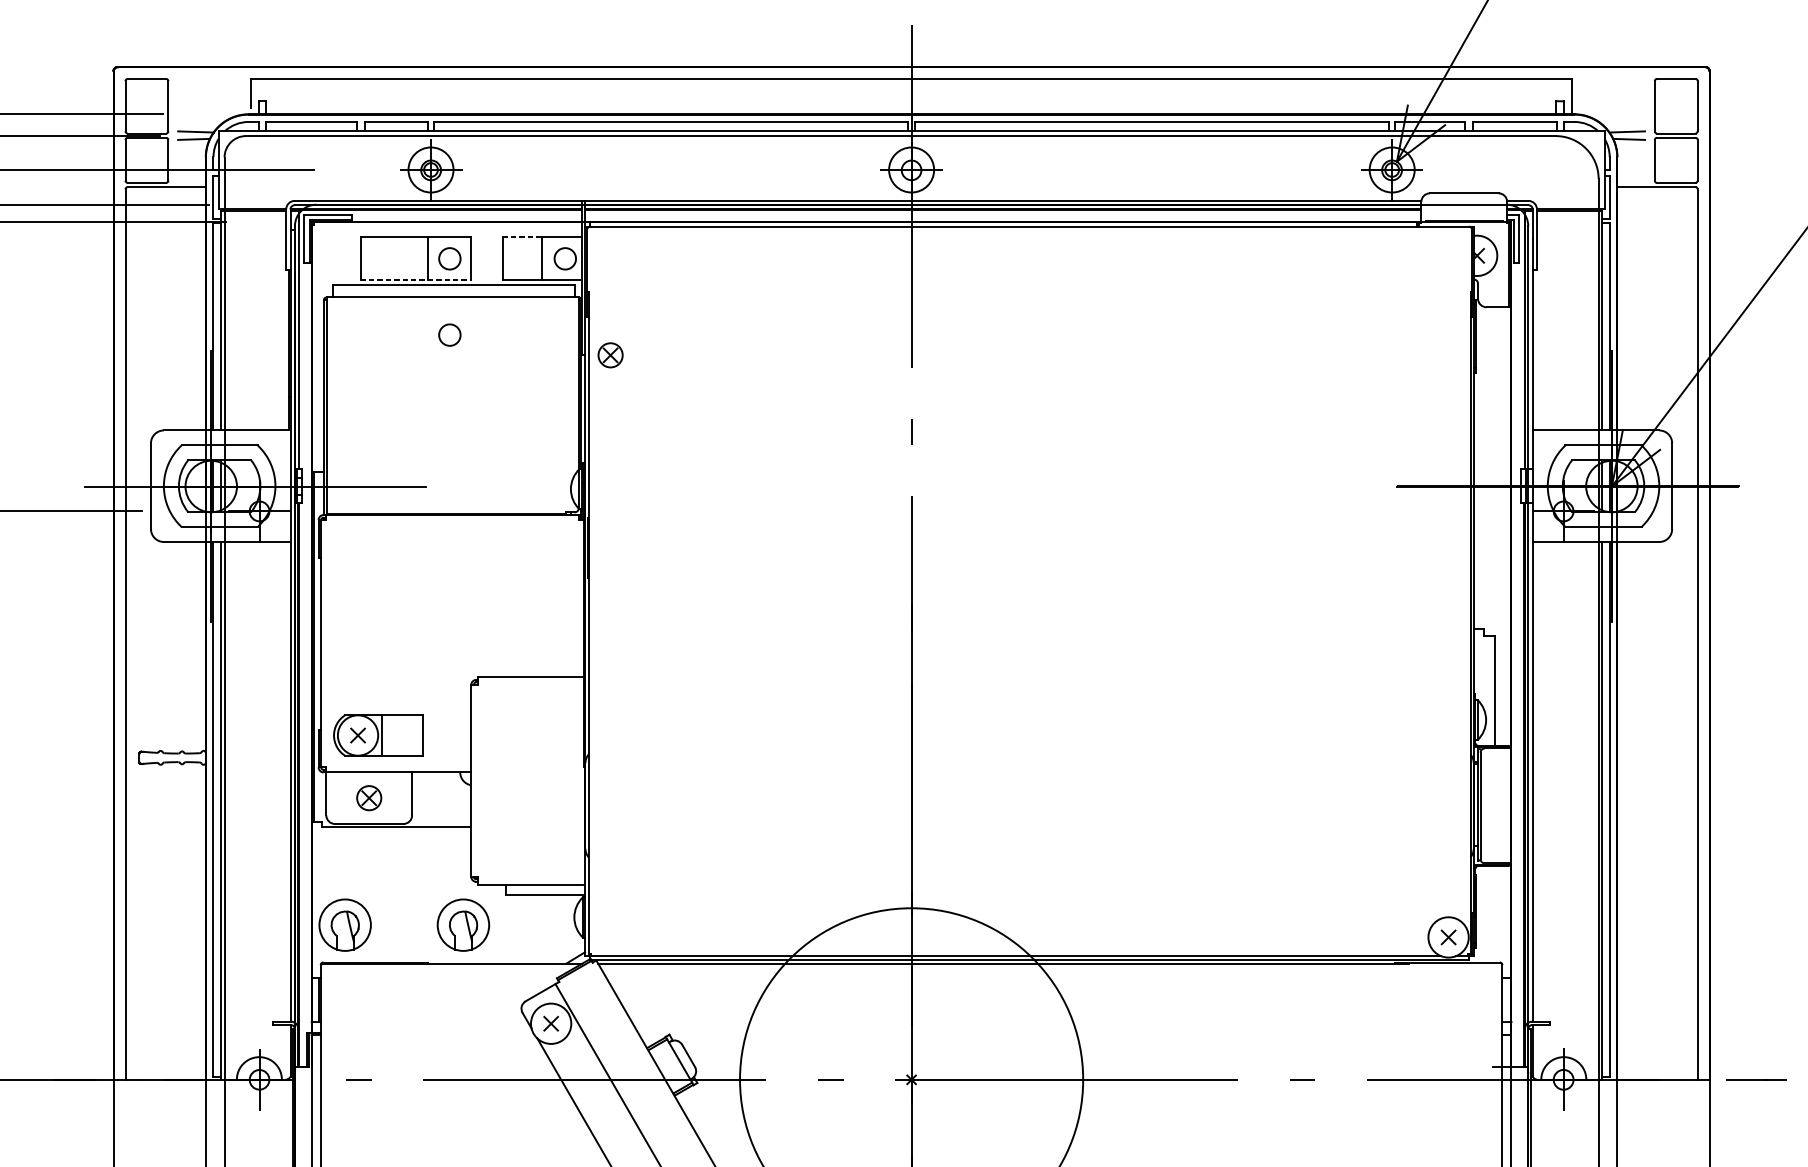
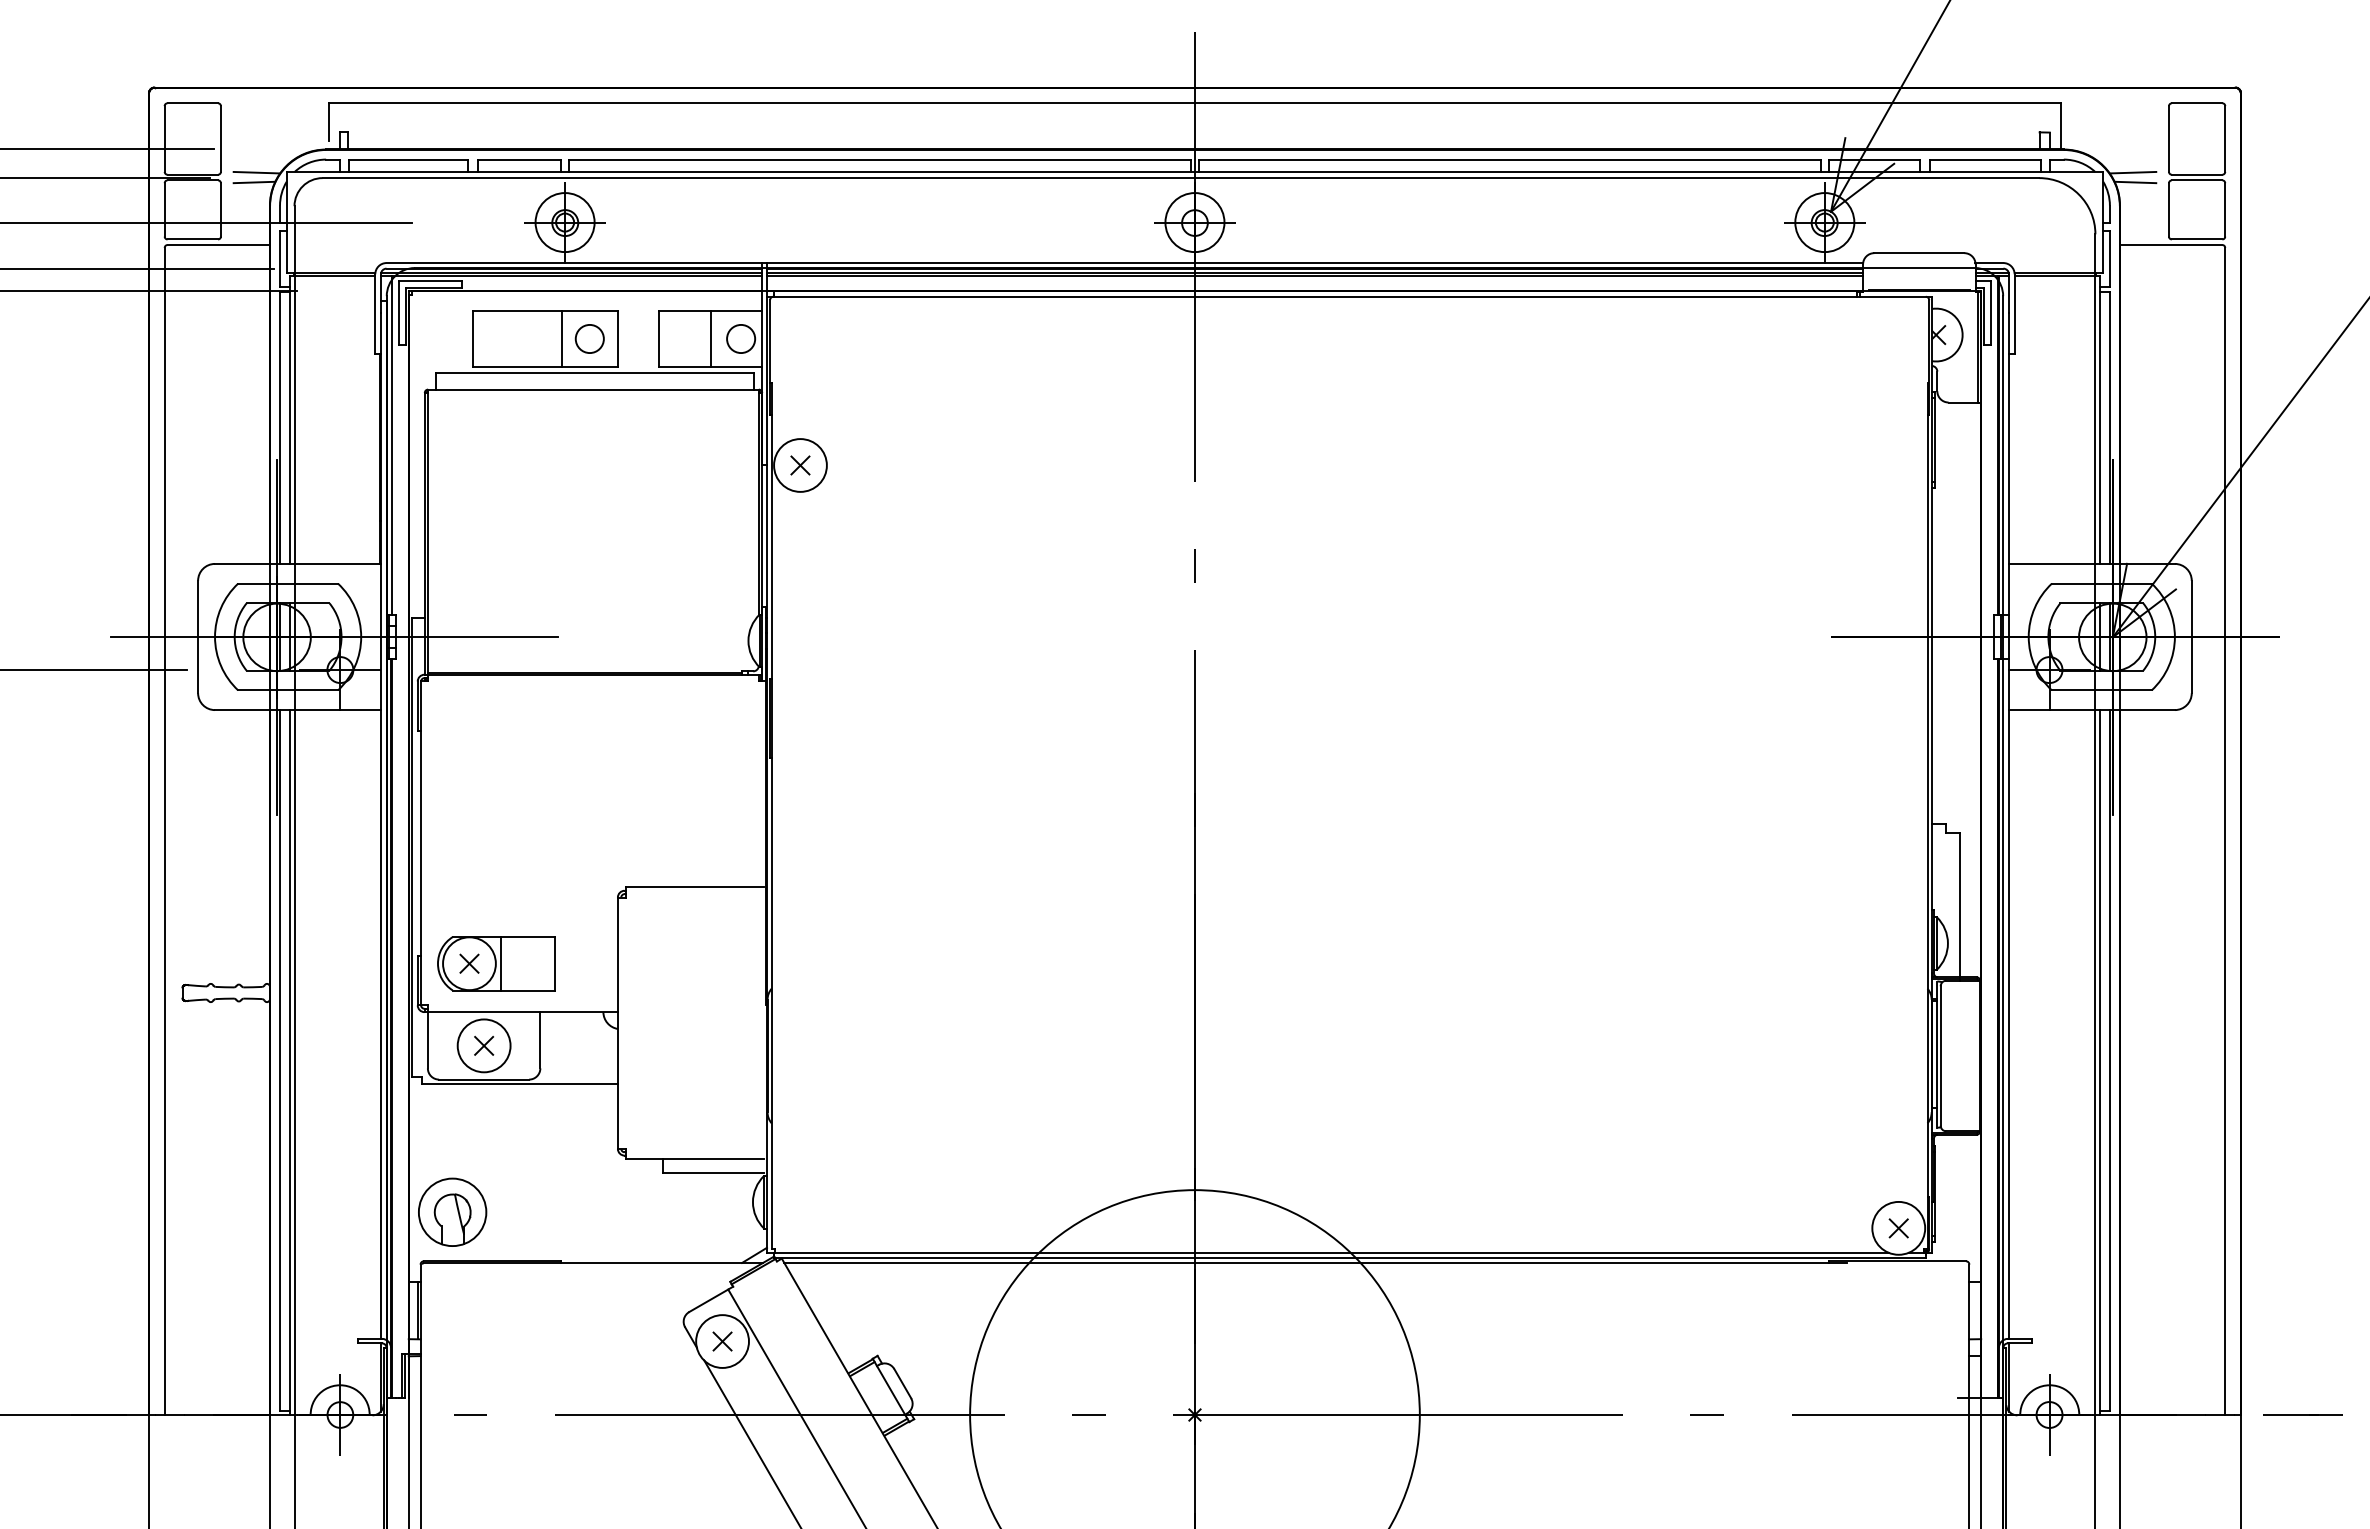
line: (522, 237) -> (684, 310), dashed -> solid
line: (416, 280) -> (545, 367), dashed -> solid
circle: (449, 334) -> (589, 438), removed
circle: (610, 355) -> (800, 465), size x1.67
circle: (368, 797) -> (483, 1045), size x1.67
part: (463, 924) -> (607, 1211), removed

